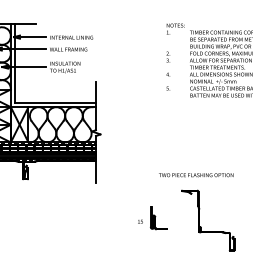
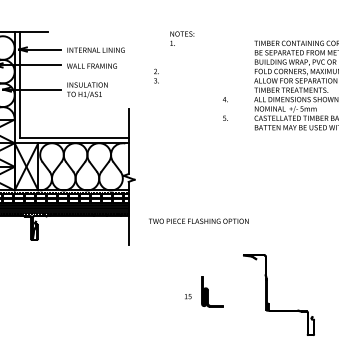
text: (175, 28) -> (182, 38), moved
text: (168, 56) -> (156, 75), moved
text: (195, 174) -> (198, 220), moved

